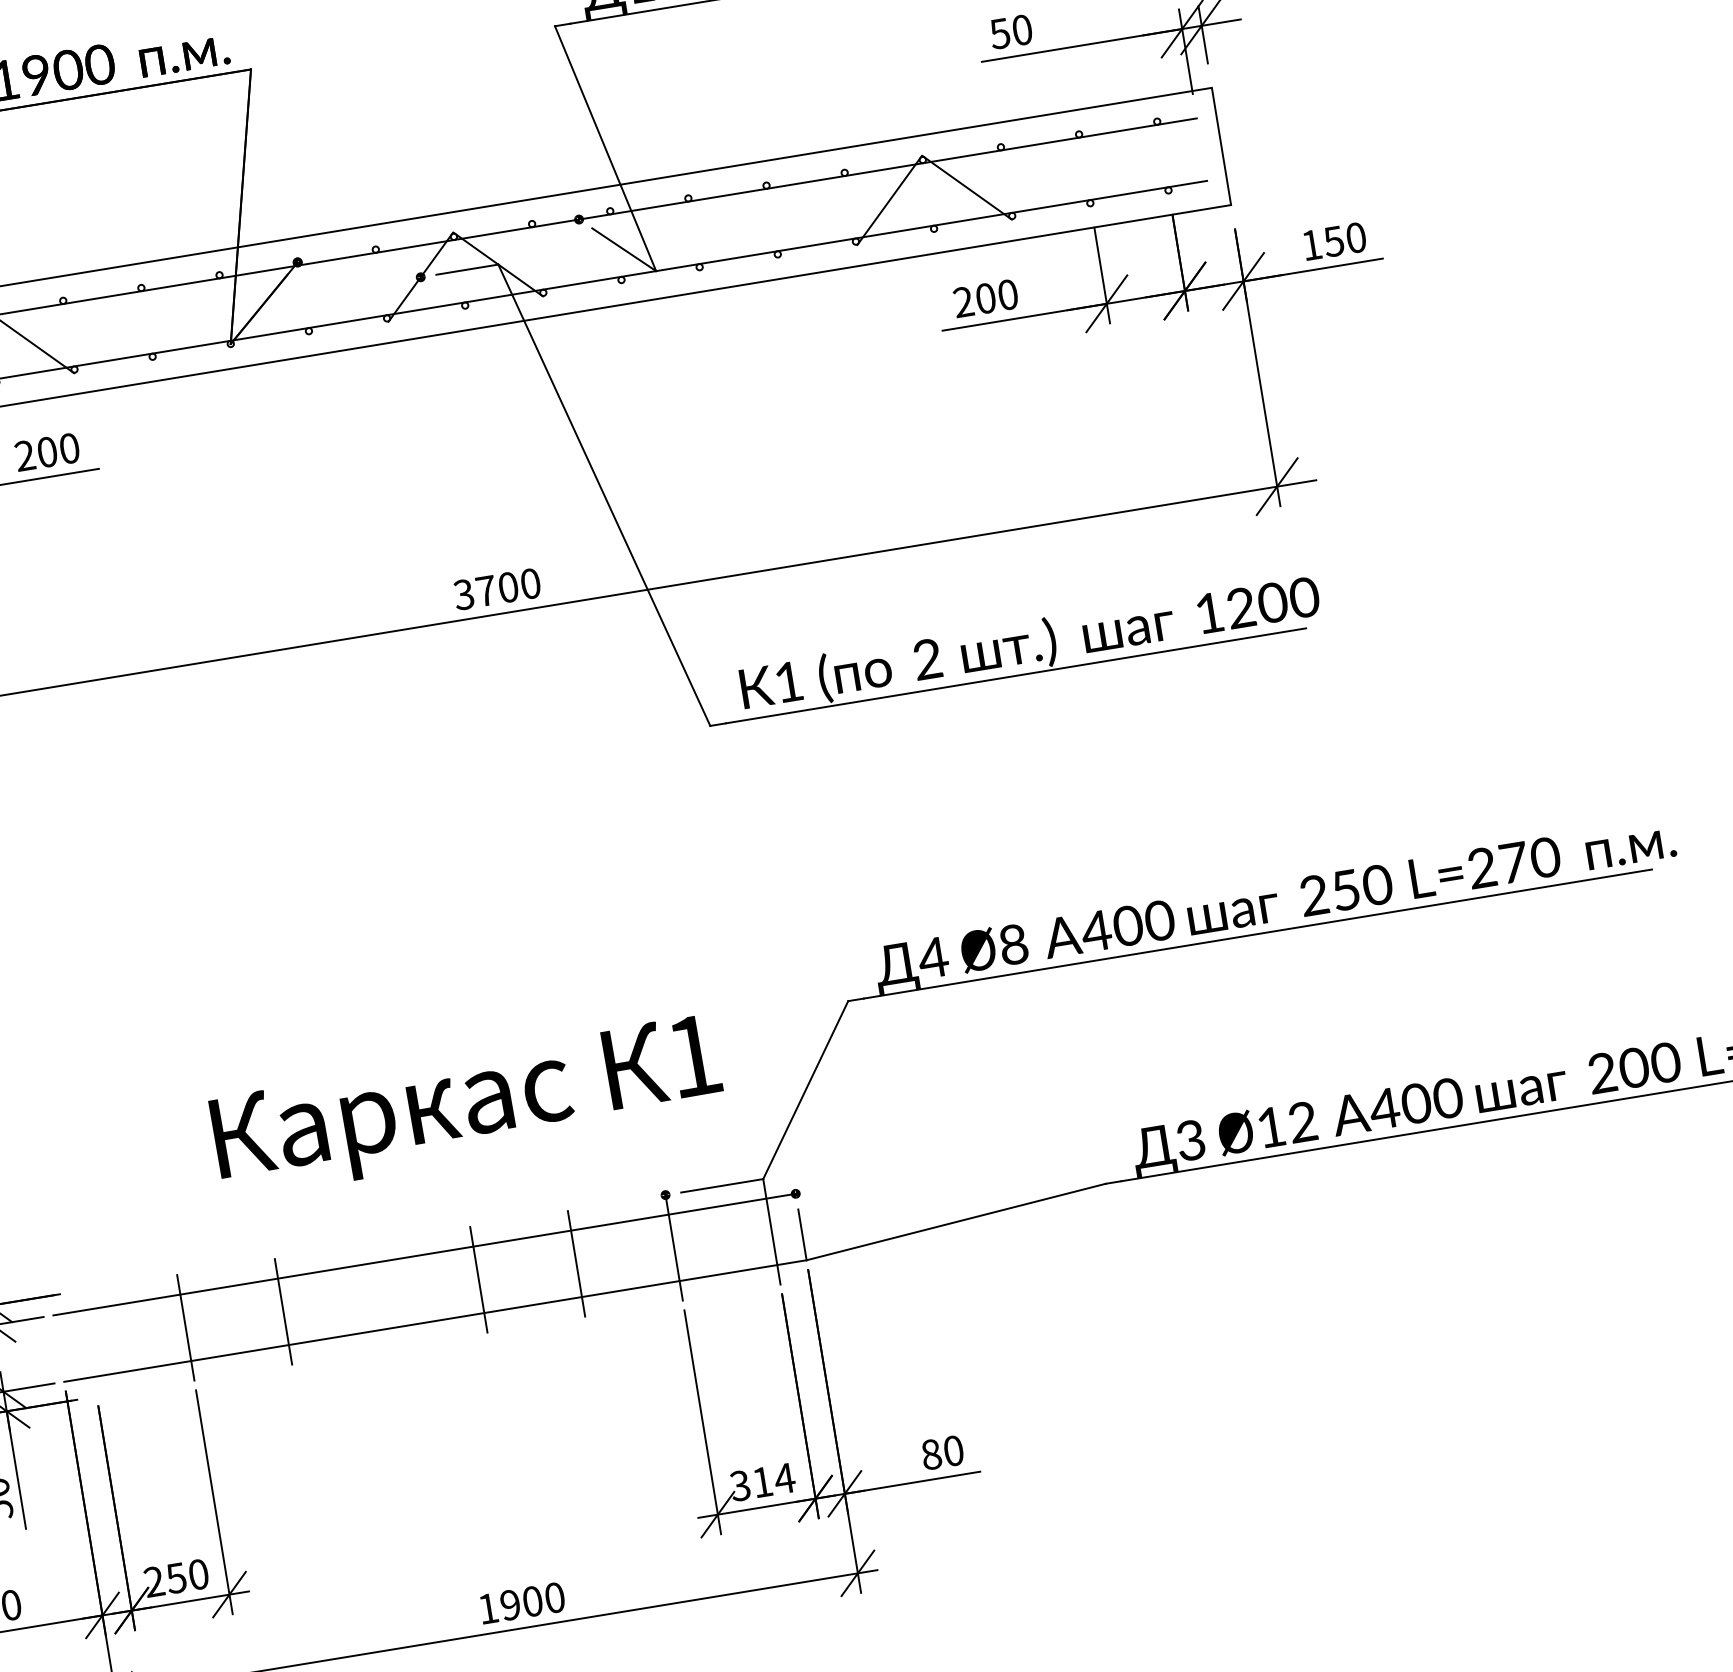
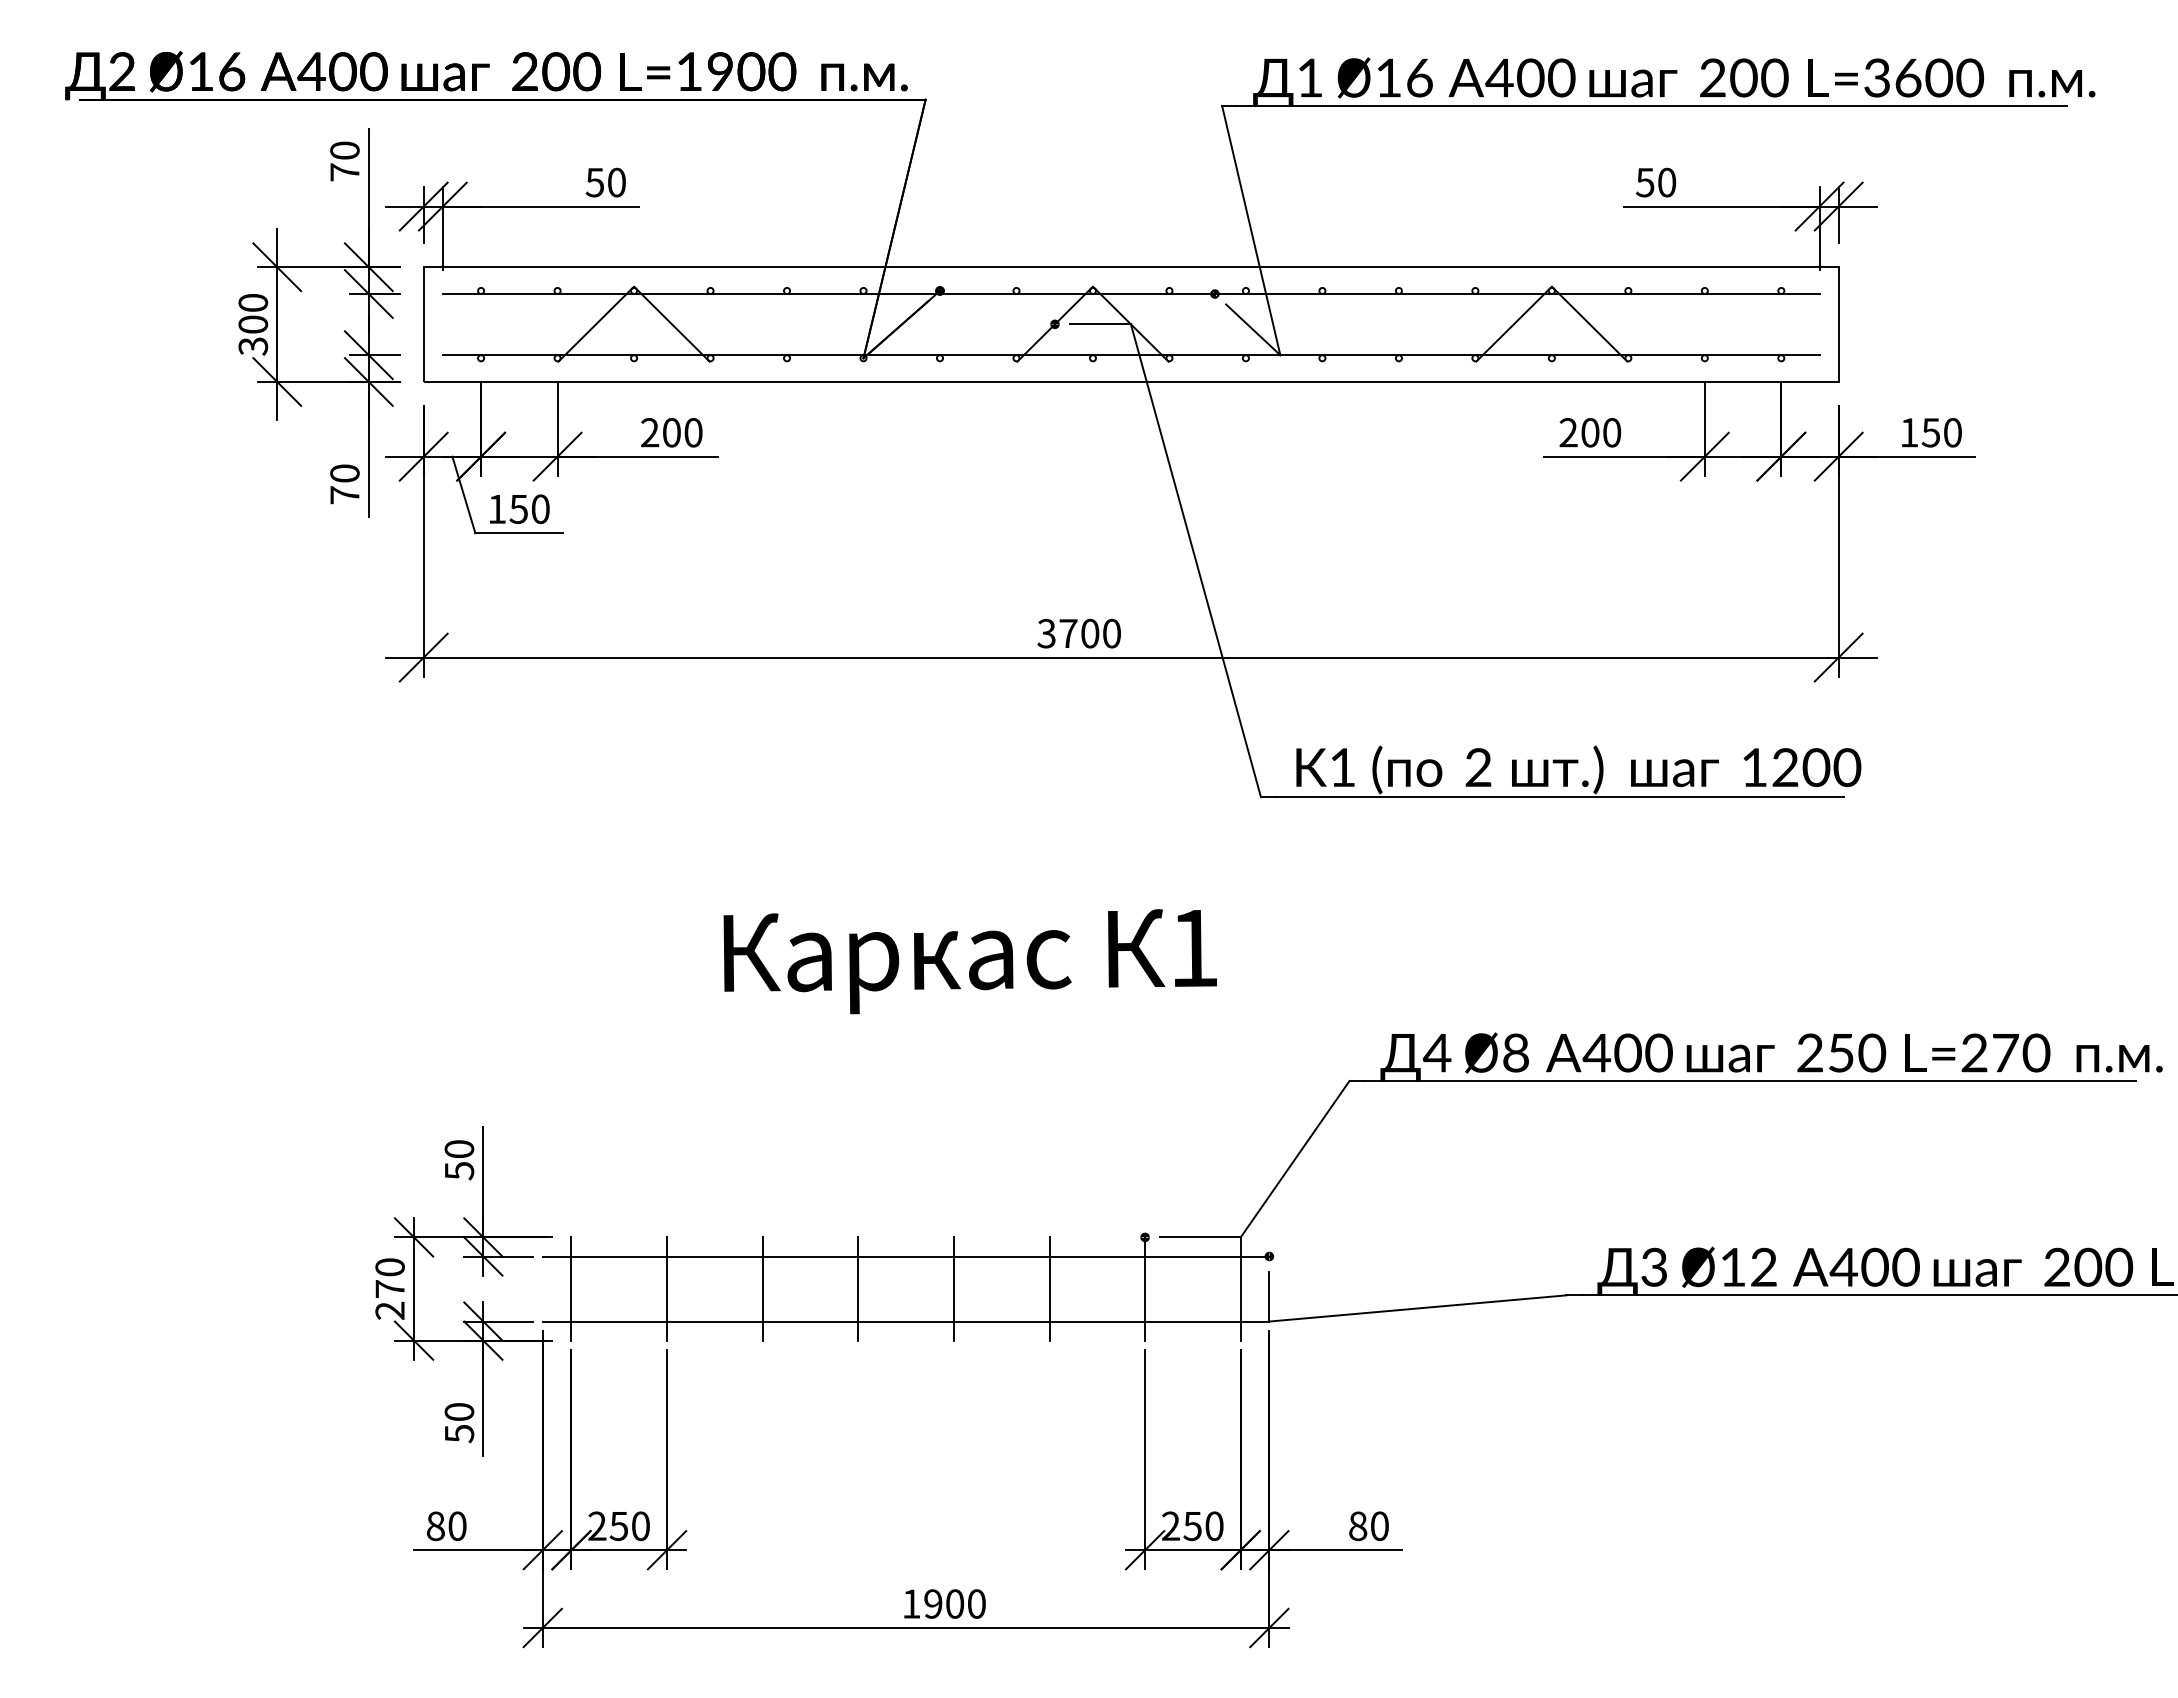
text: (466, 1107) -> (969, 961), moved
line: (381, 1295) -> (858, 1288), added
line: (88, 1343) -> (571, 1288), added
text: (762, 1482) -> (1192, 1526), 314 -> 250

